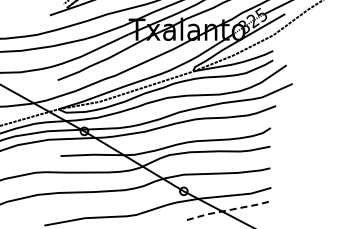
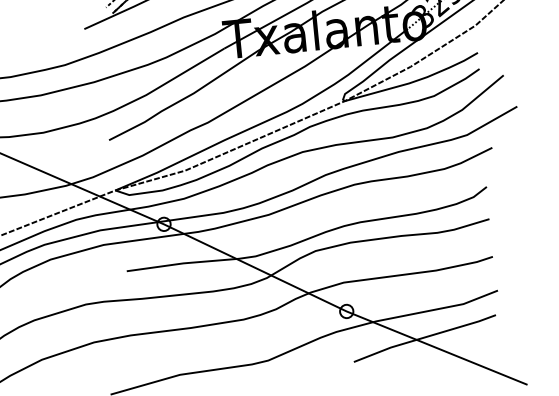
line: (226, 210) -> (423, 337), dashed -> solid

